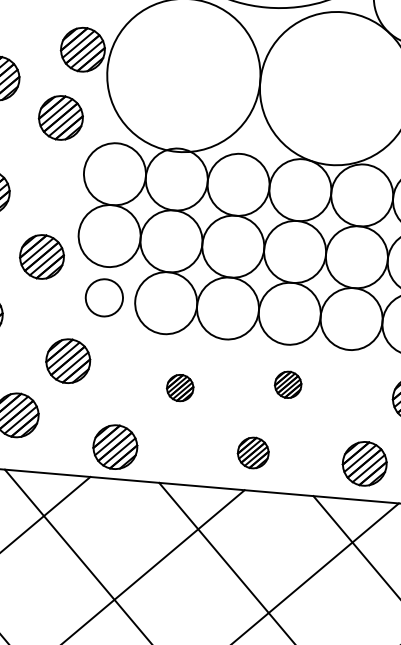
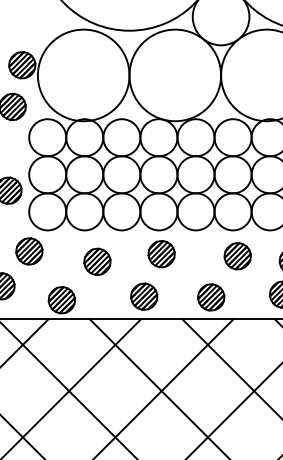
circle: (104, 297) -> (47, 211), size x1.67
part: (287, 385) -> (161, 254), size x1.67
part: (180, 387) -> (97, 261), size x1.67
part: (253, 452) -> (144, 296), size x1.43

